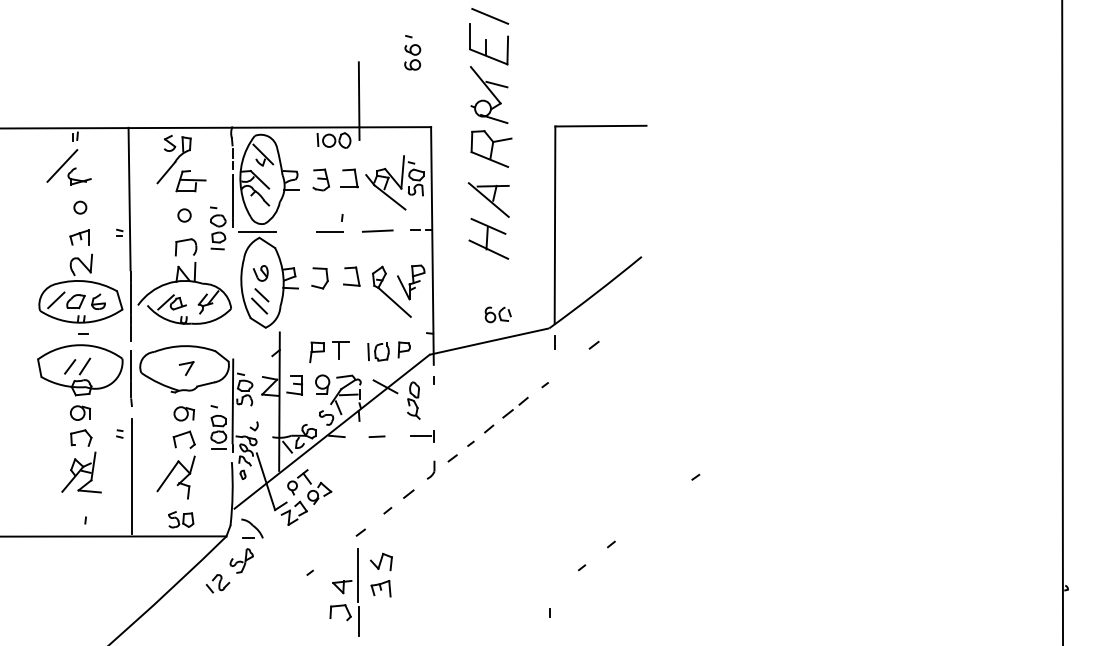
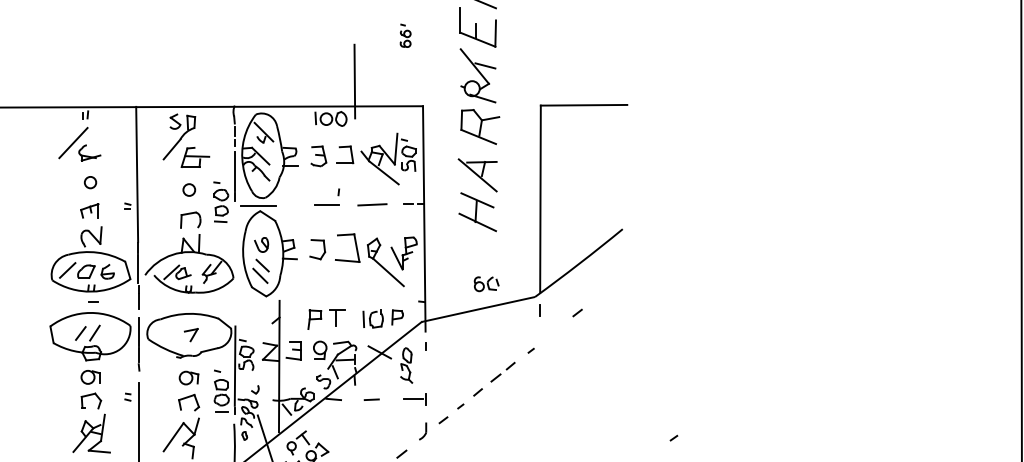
part: (412, 52) -> (405, 35), size x0.7
part: (351, 276) -> (347, 247), size x1.6

